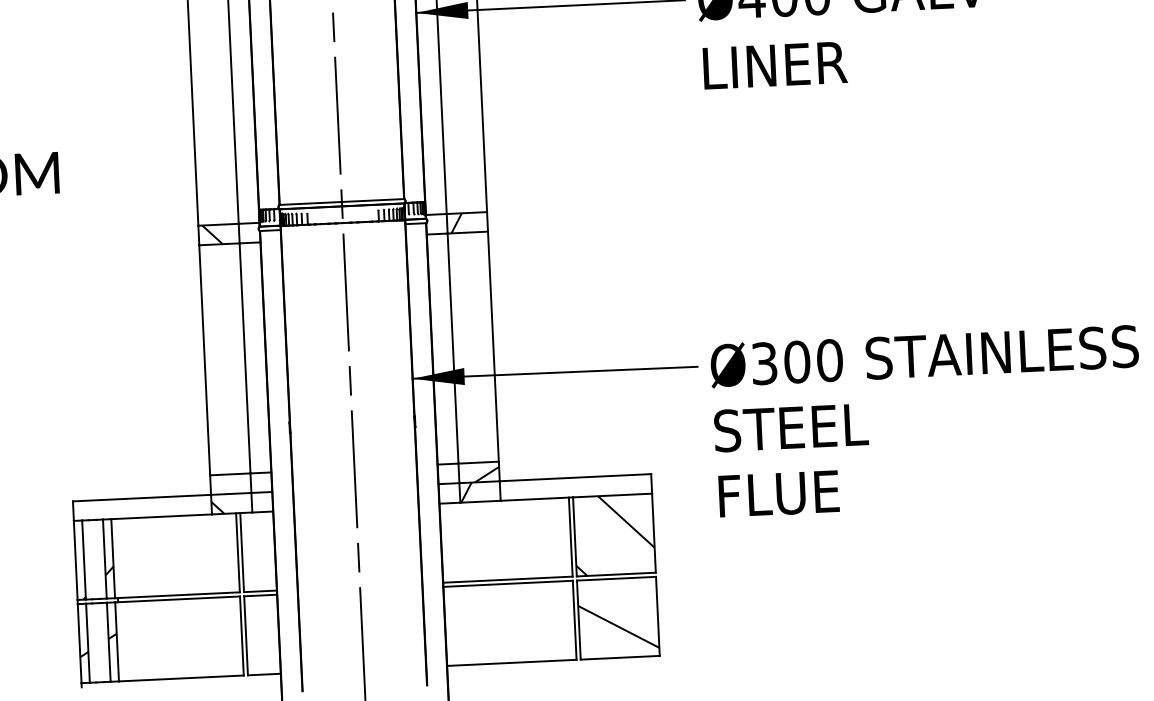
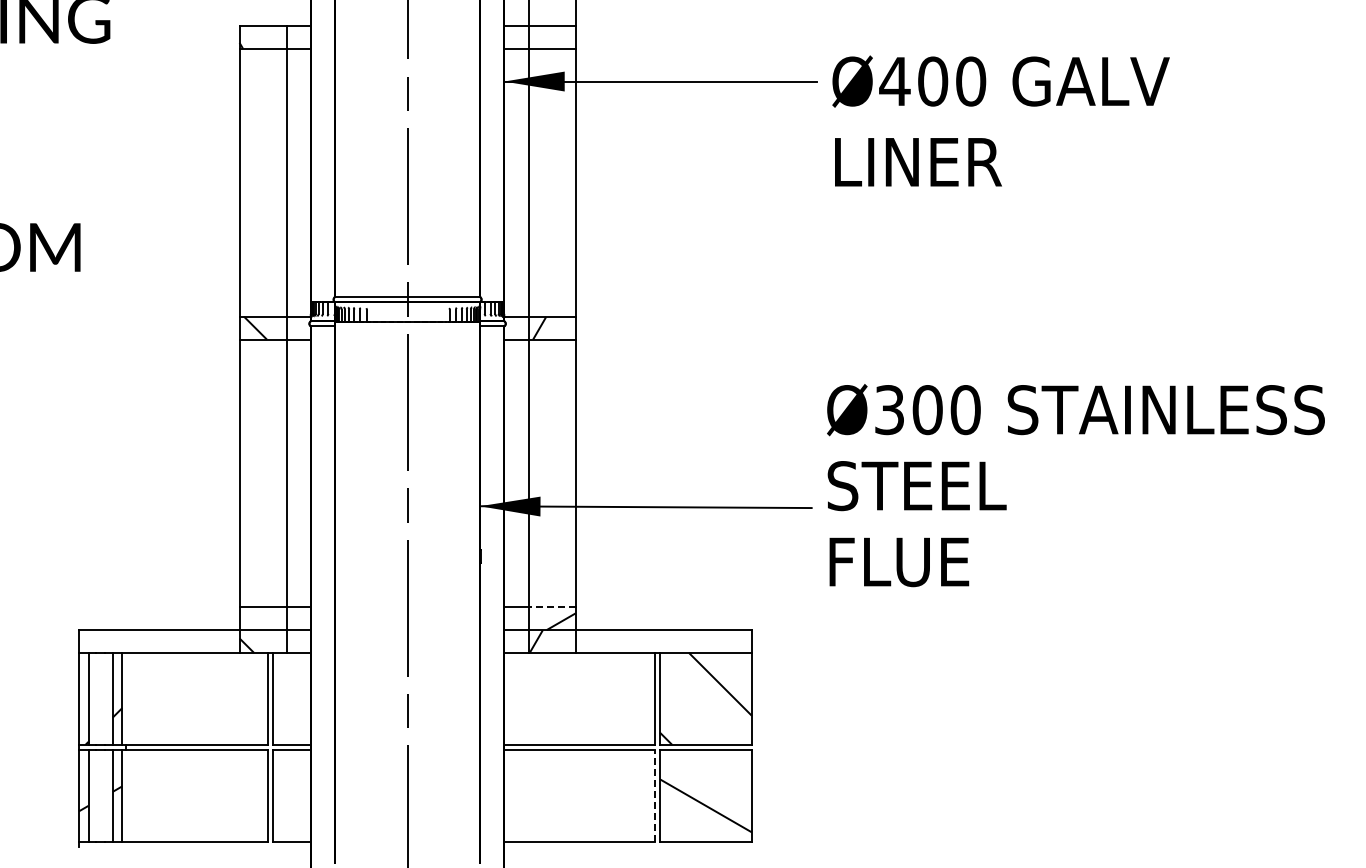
text: (927, 420) -> (1075, 485), moved
line: (478, 462) -> (551, 607), solid -> dashed
line: (575, 620) -> (655, 795), solid -> dashed

